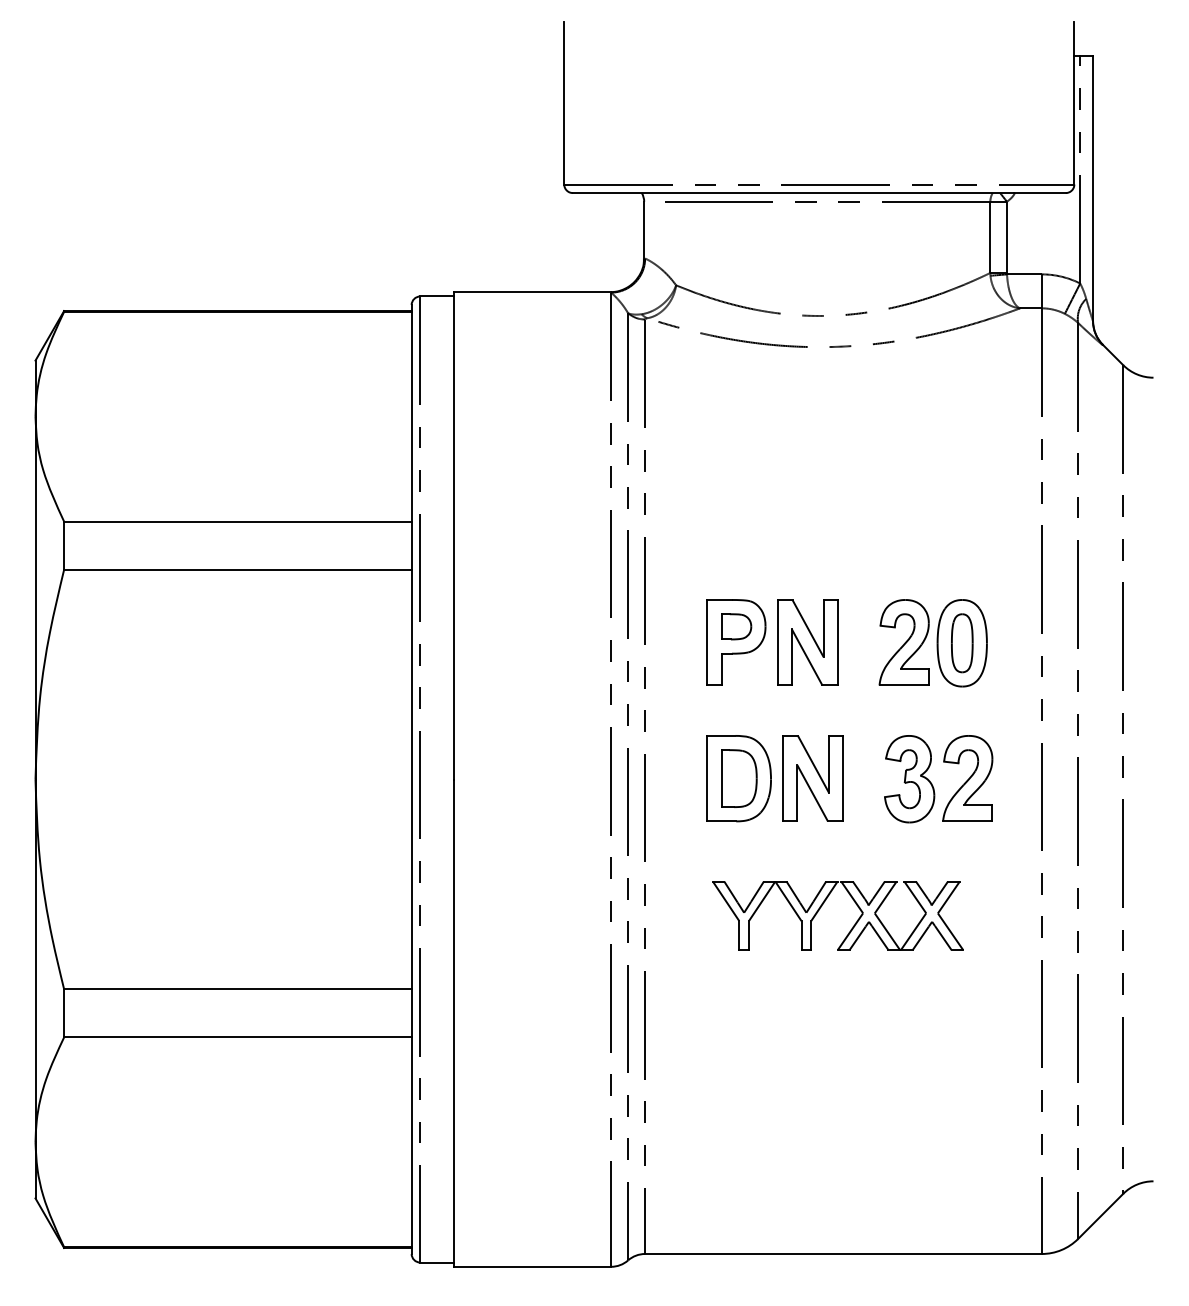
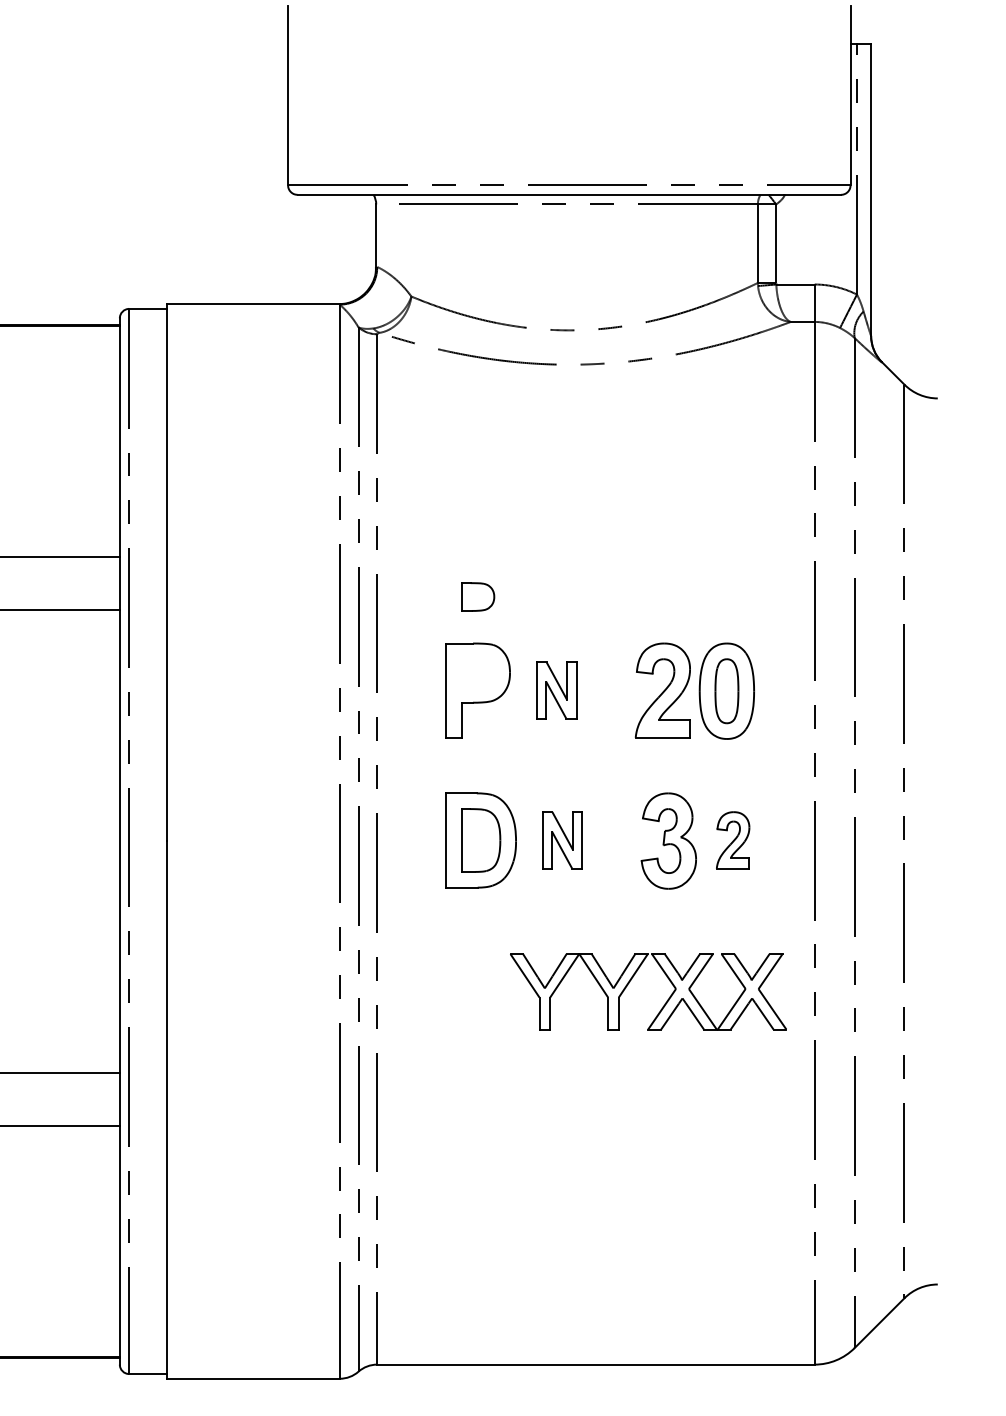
part: (736, 626) -> (478, 596), moved
part: (807, 642) -> (556, 690), size x0.6
part: (812, 778) -> (561, 840), size x0.6
part: (967, 778) -> (732, 840), size x0.6
part: (822, 906) -> (631, 981), moved

